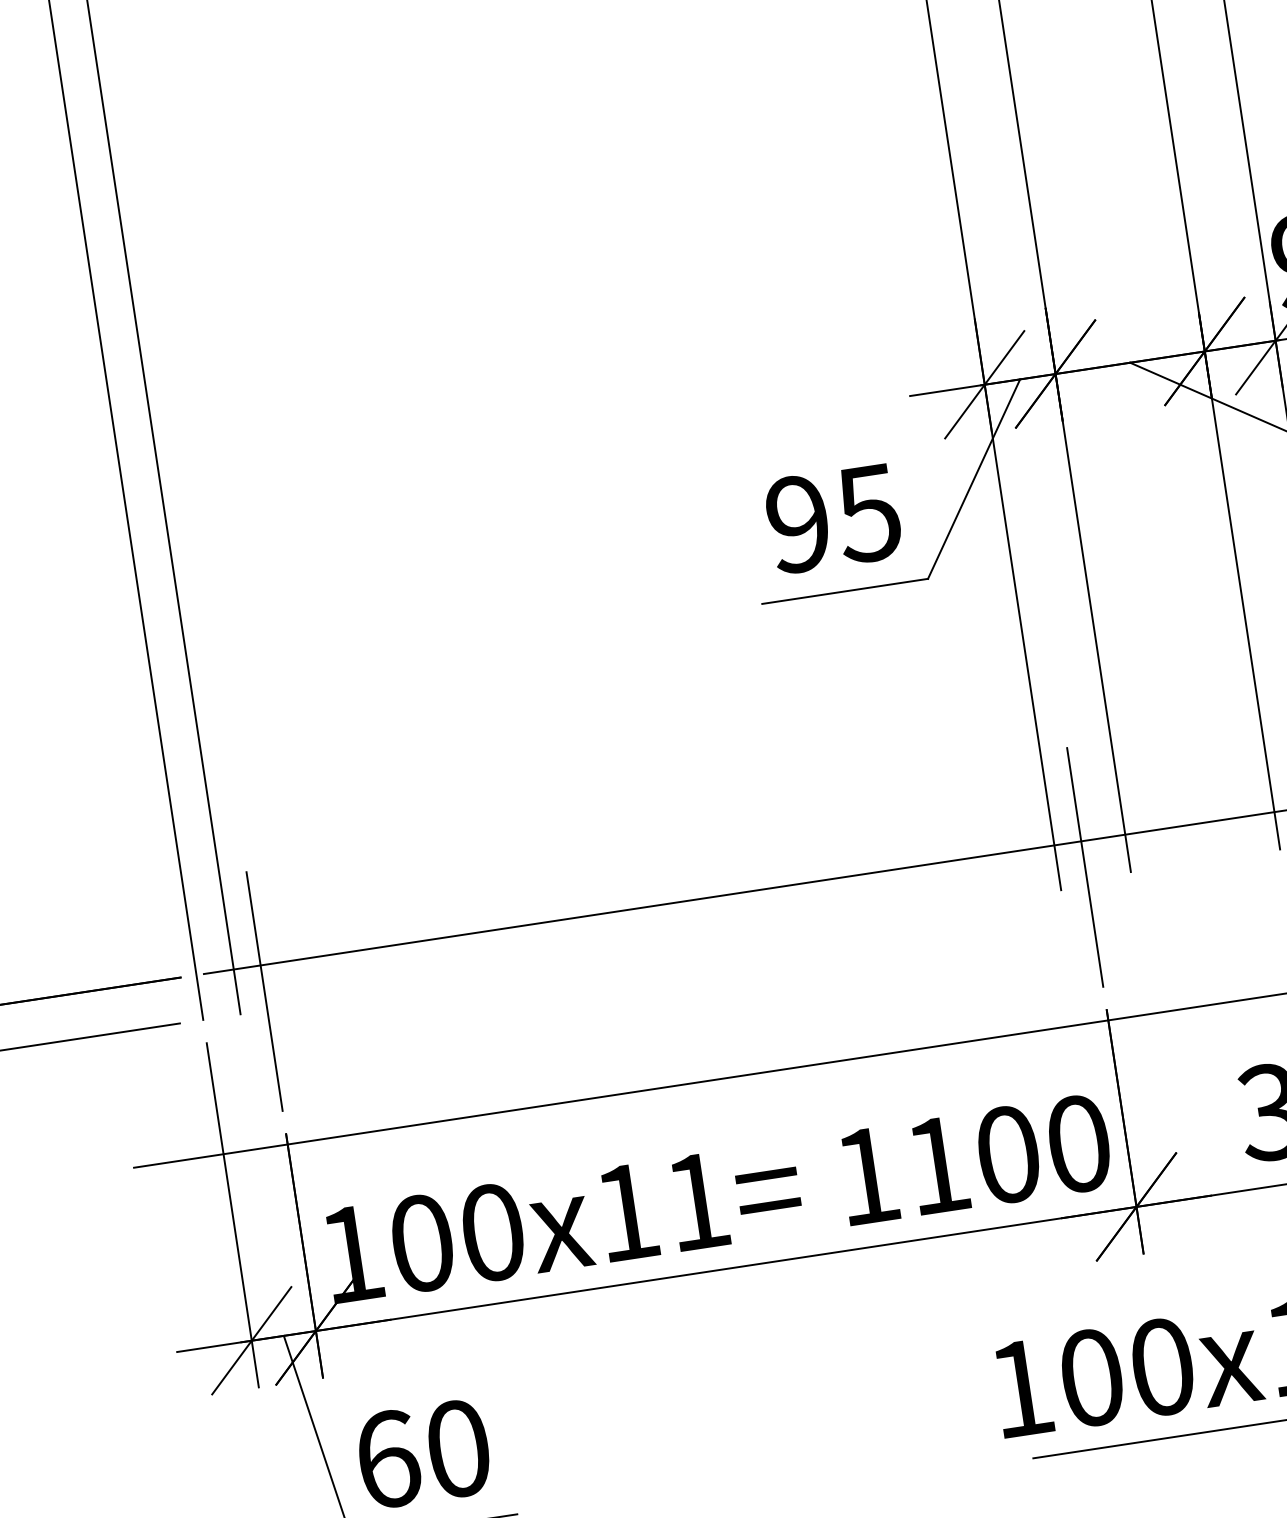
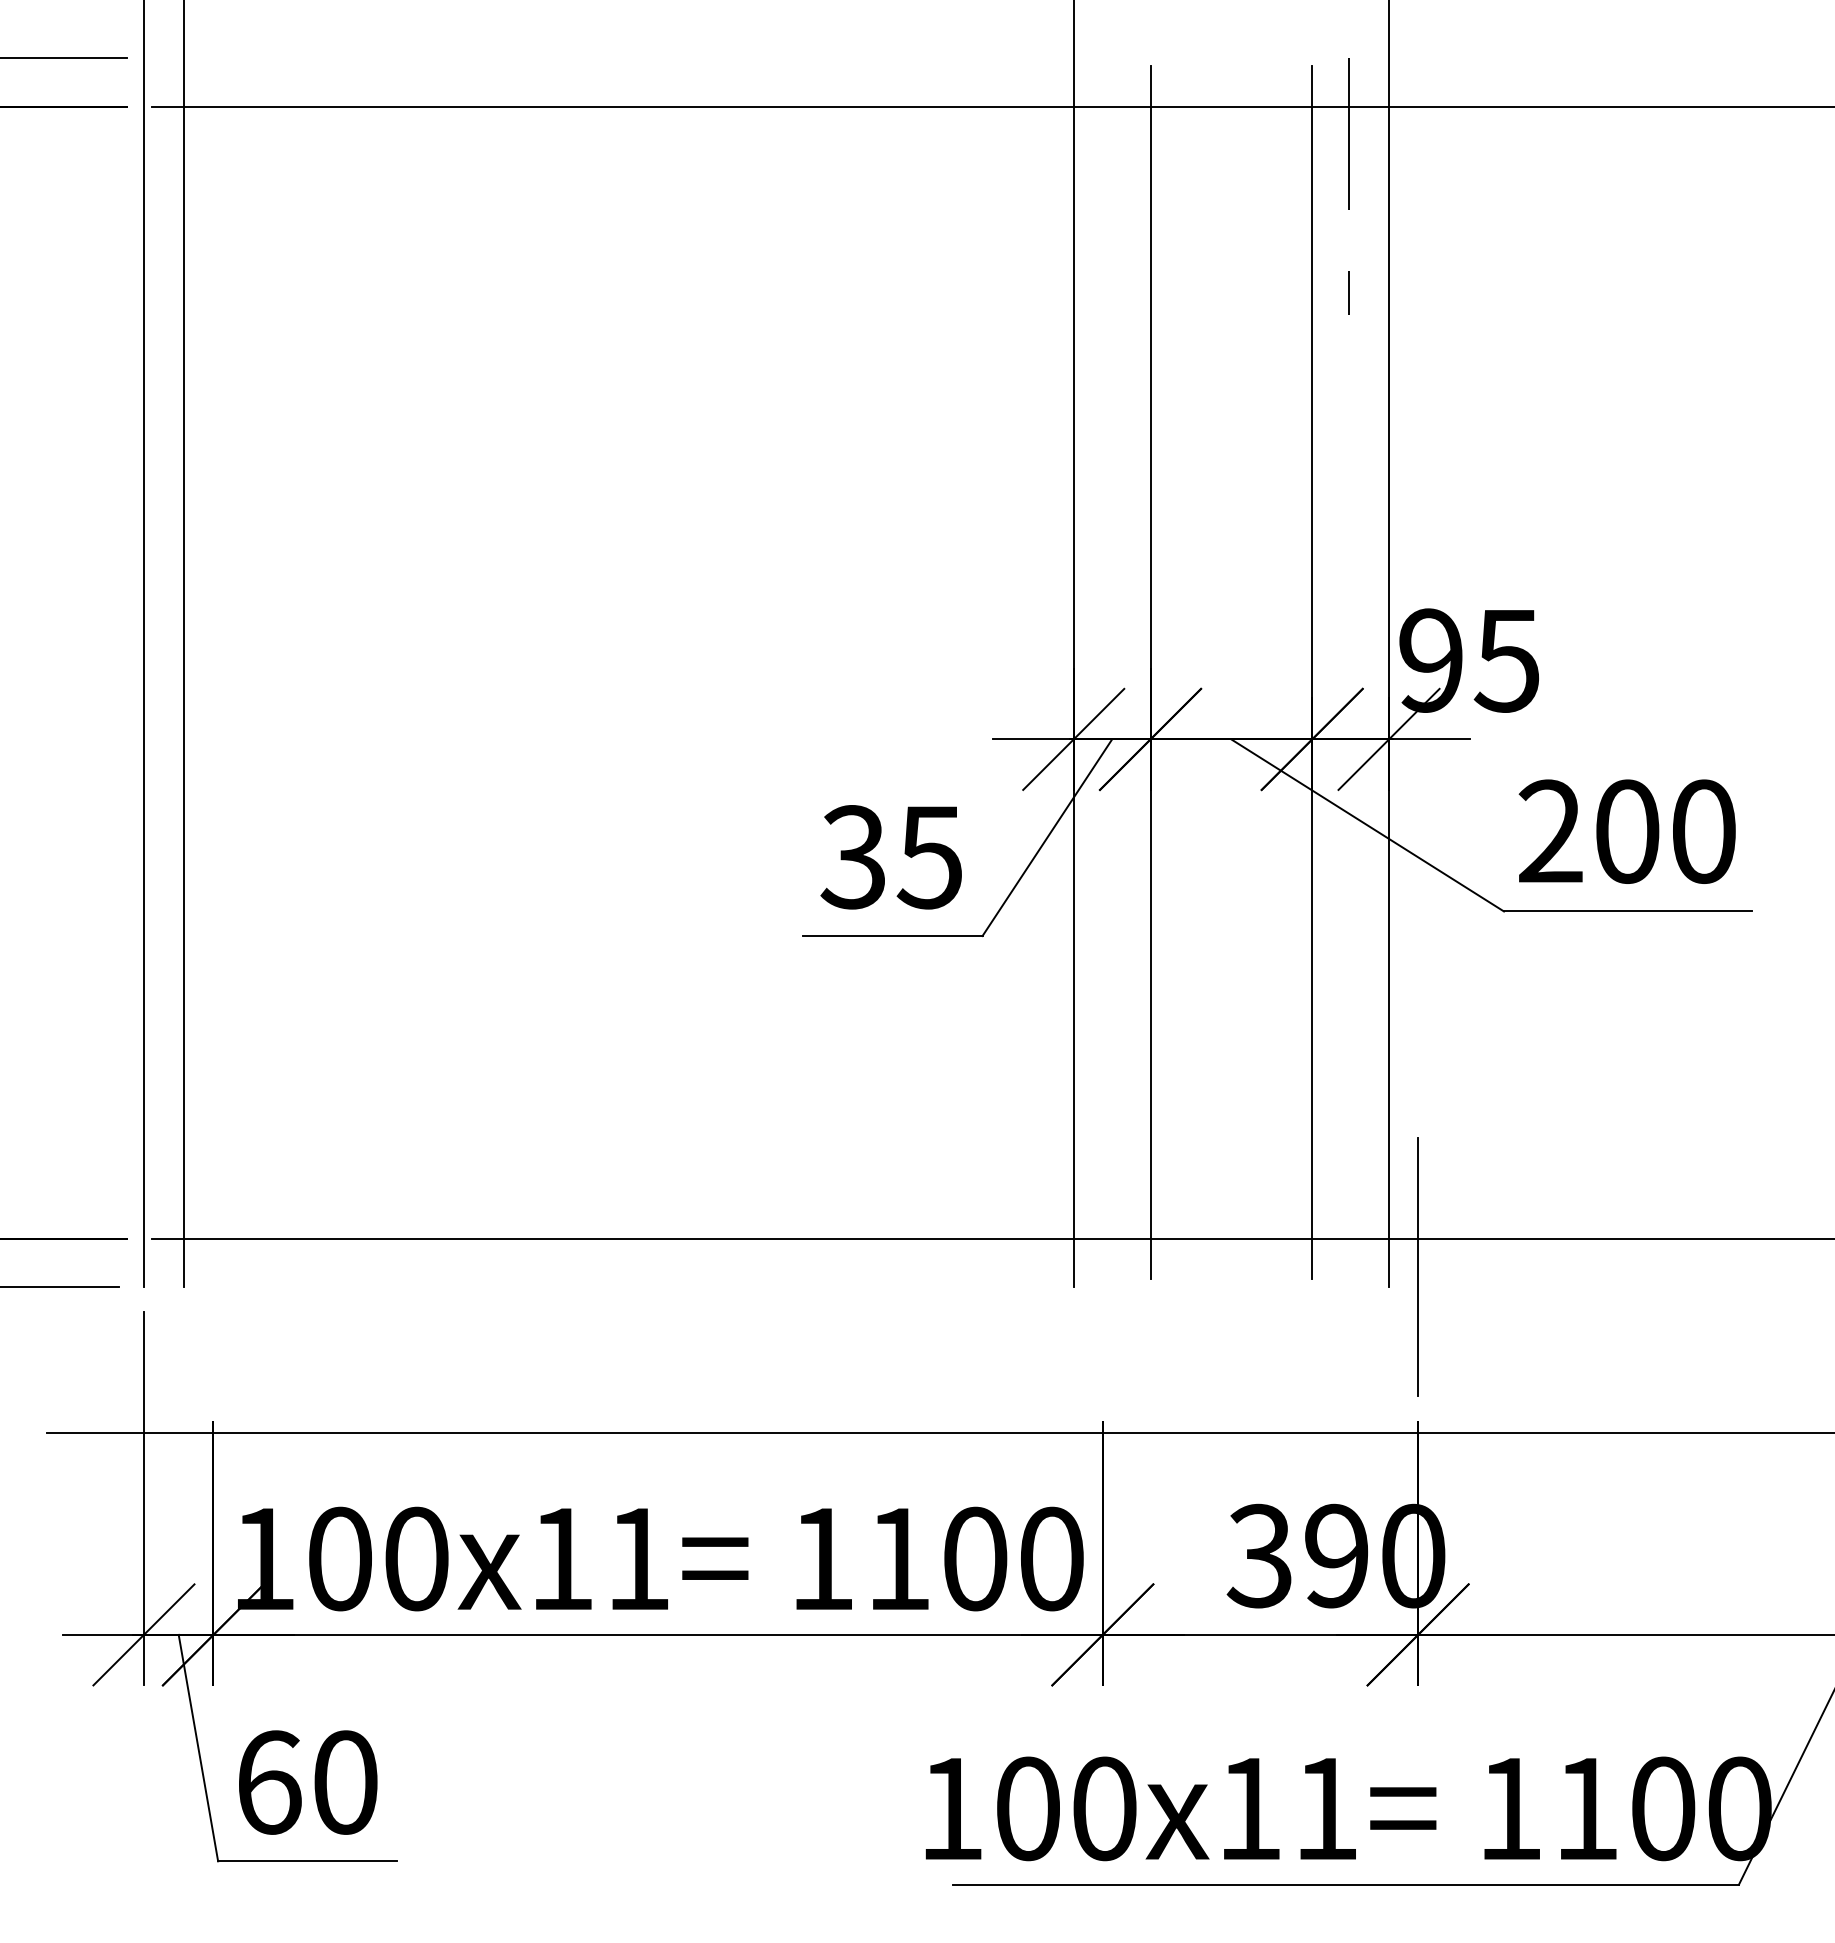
text: (797, 524) -> (852, 857), 95 -> 35
line: (1084, 867) -> (1102, 1266), removed
line: (264, 991) -> (213, 1266), removed

